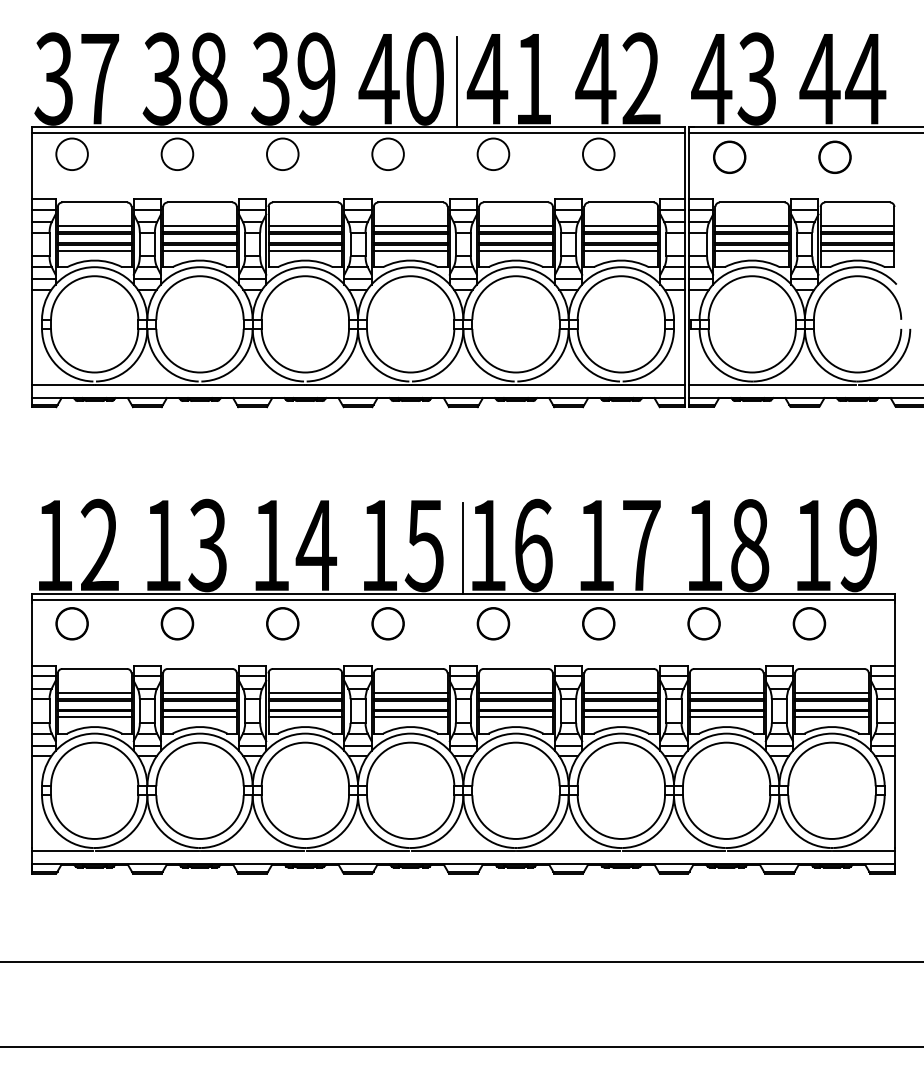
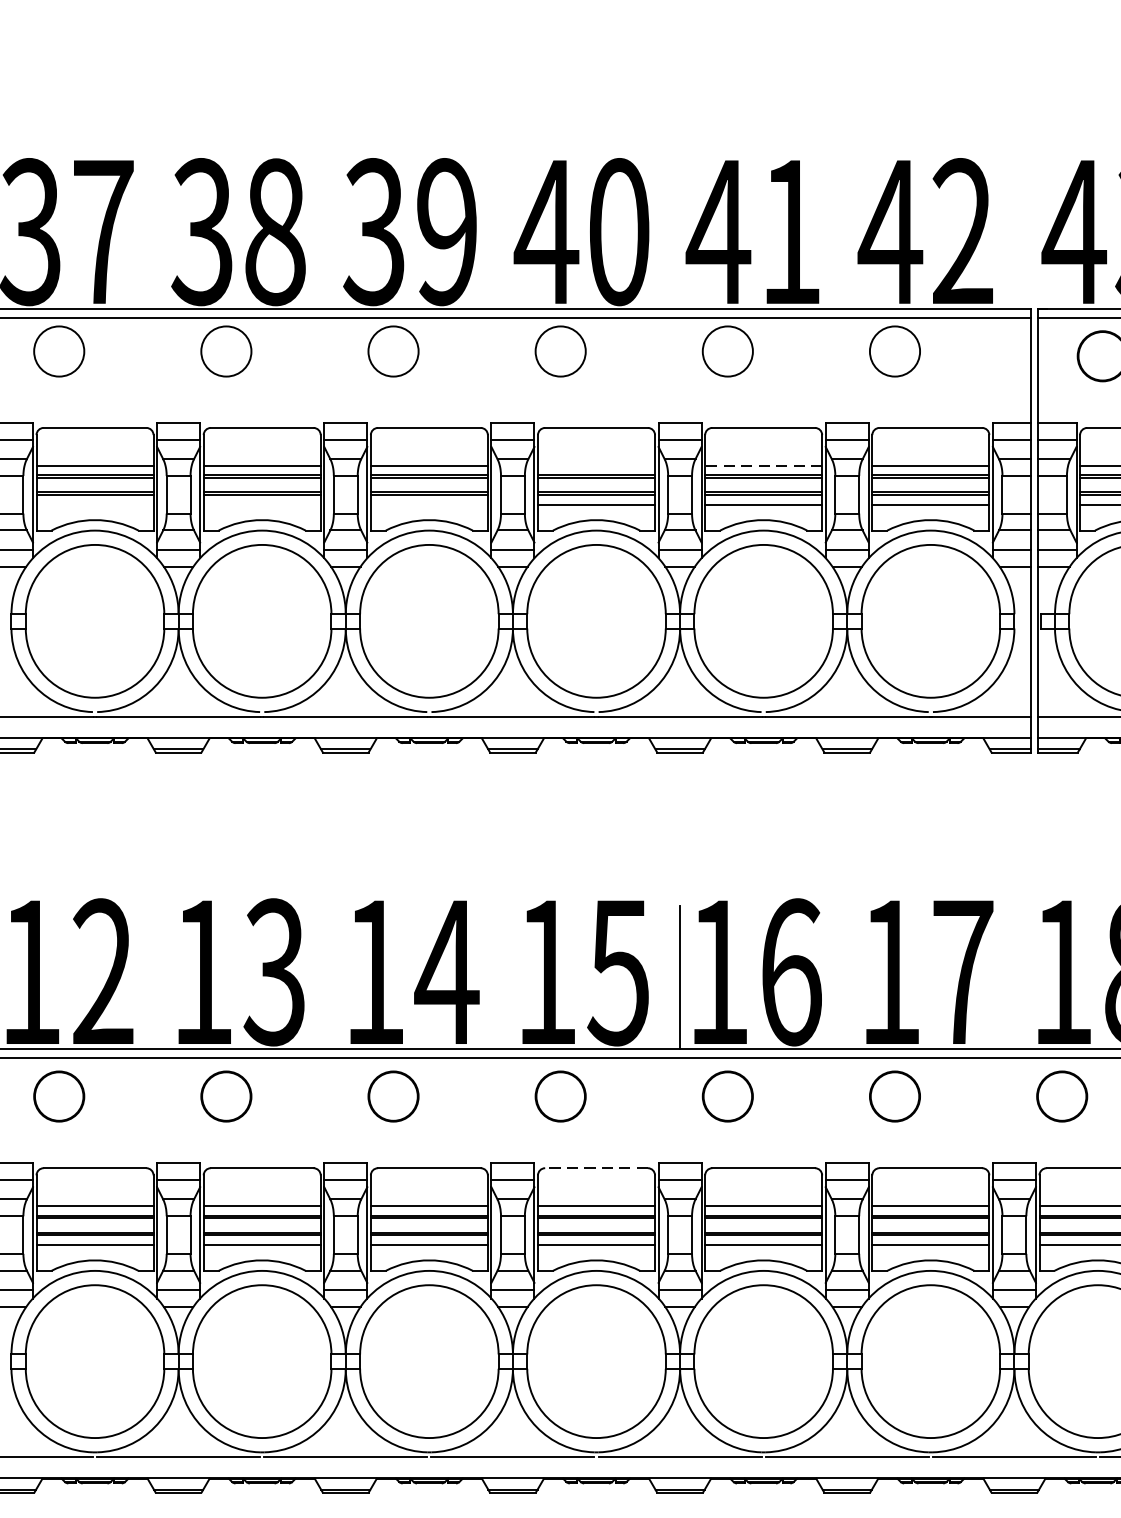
line: (457, 81) -> (670, 235), removed
line: (410, 226) -> (596, 466), removed
line: (516, 226) -> (764, 466), solid -> dashed
line: (94, 250) -> (94, 504), removed
line: (199, 250) -> (261, 504), removed
line: (305, 250) -> (429, 504), removed
line: (410, 668) -> (596, 1167), solid -> dashed

